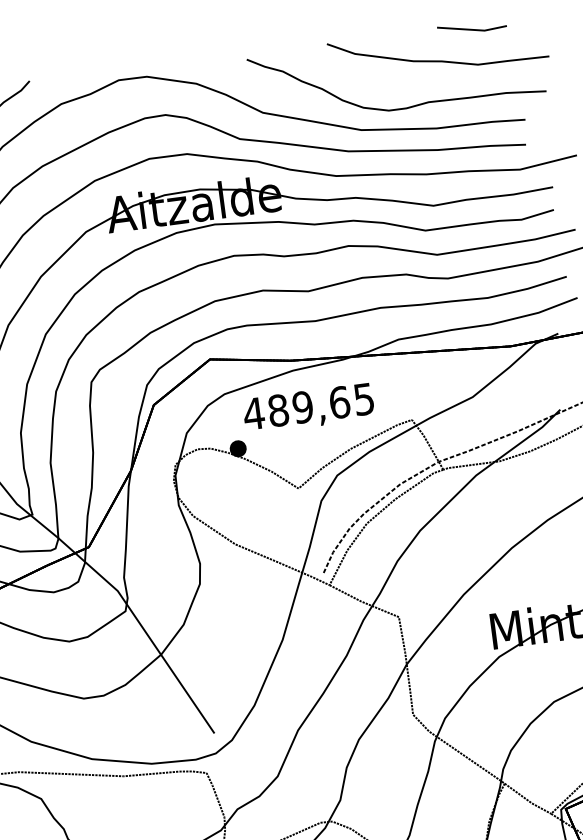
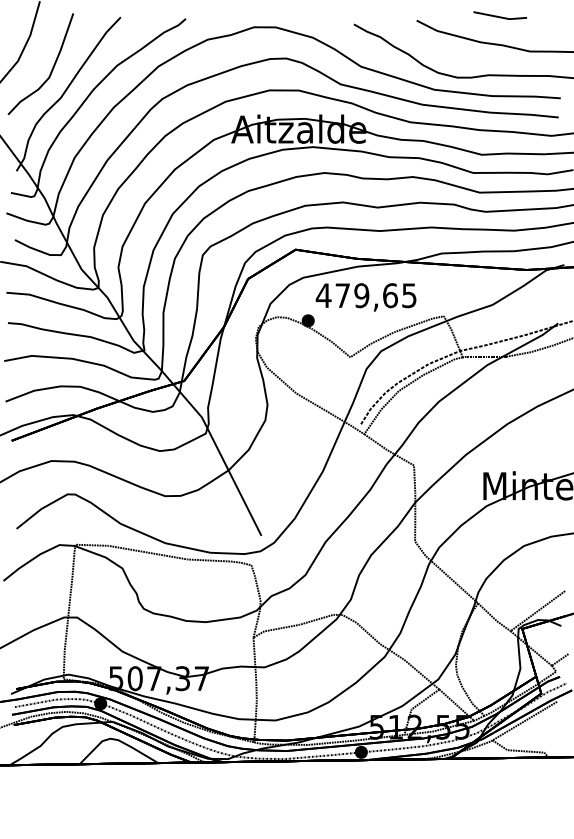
line: (471, 28) -> (499, 16), moved
text: (278, 410) -> (342, 295), 489,65 -> 479,65

